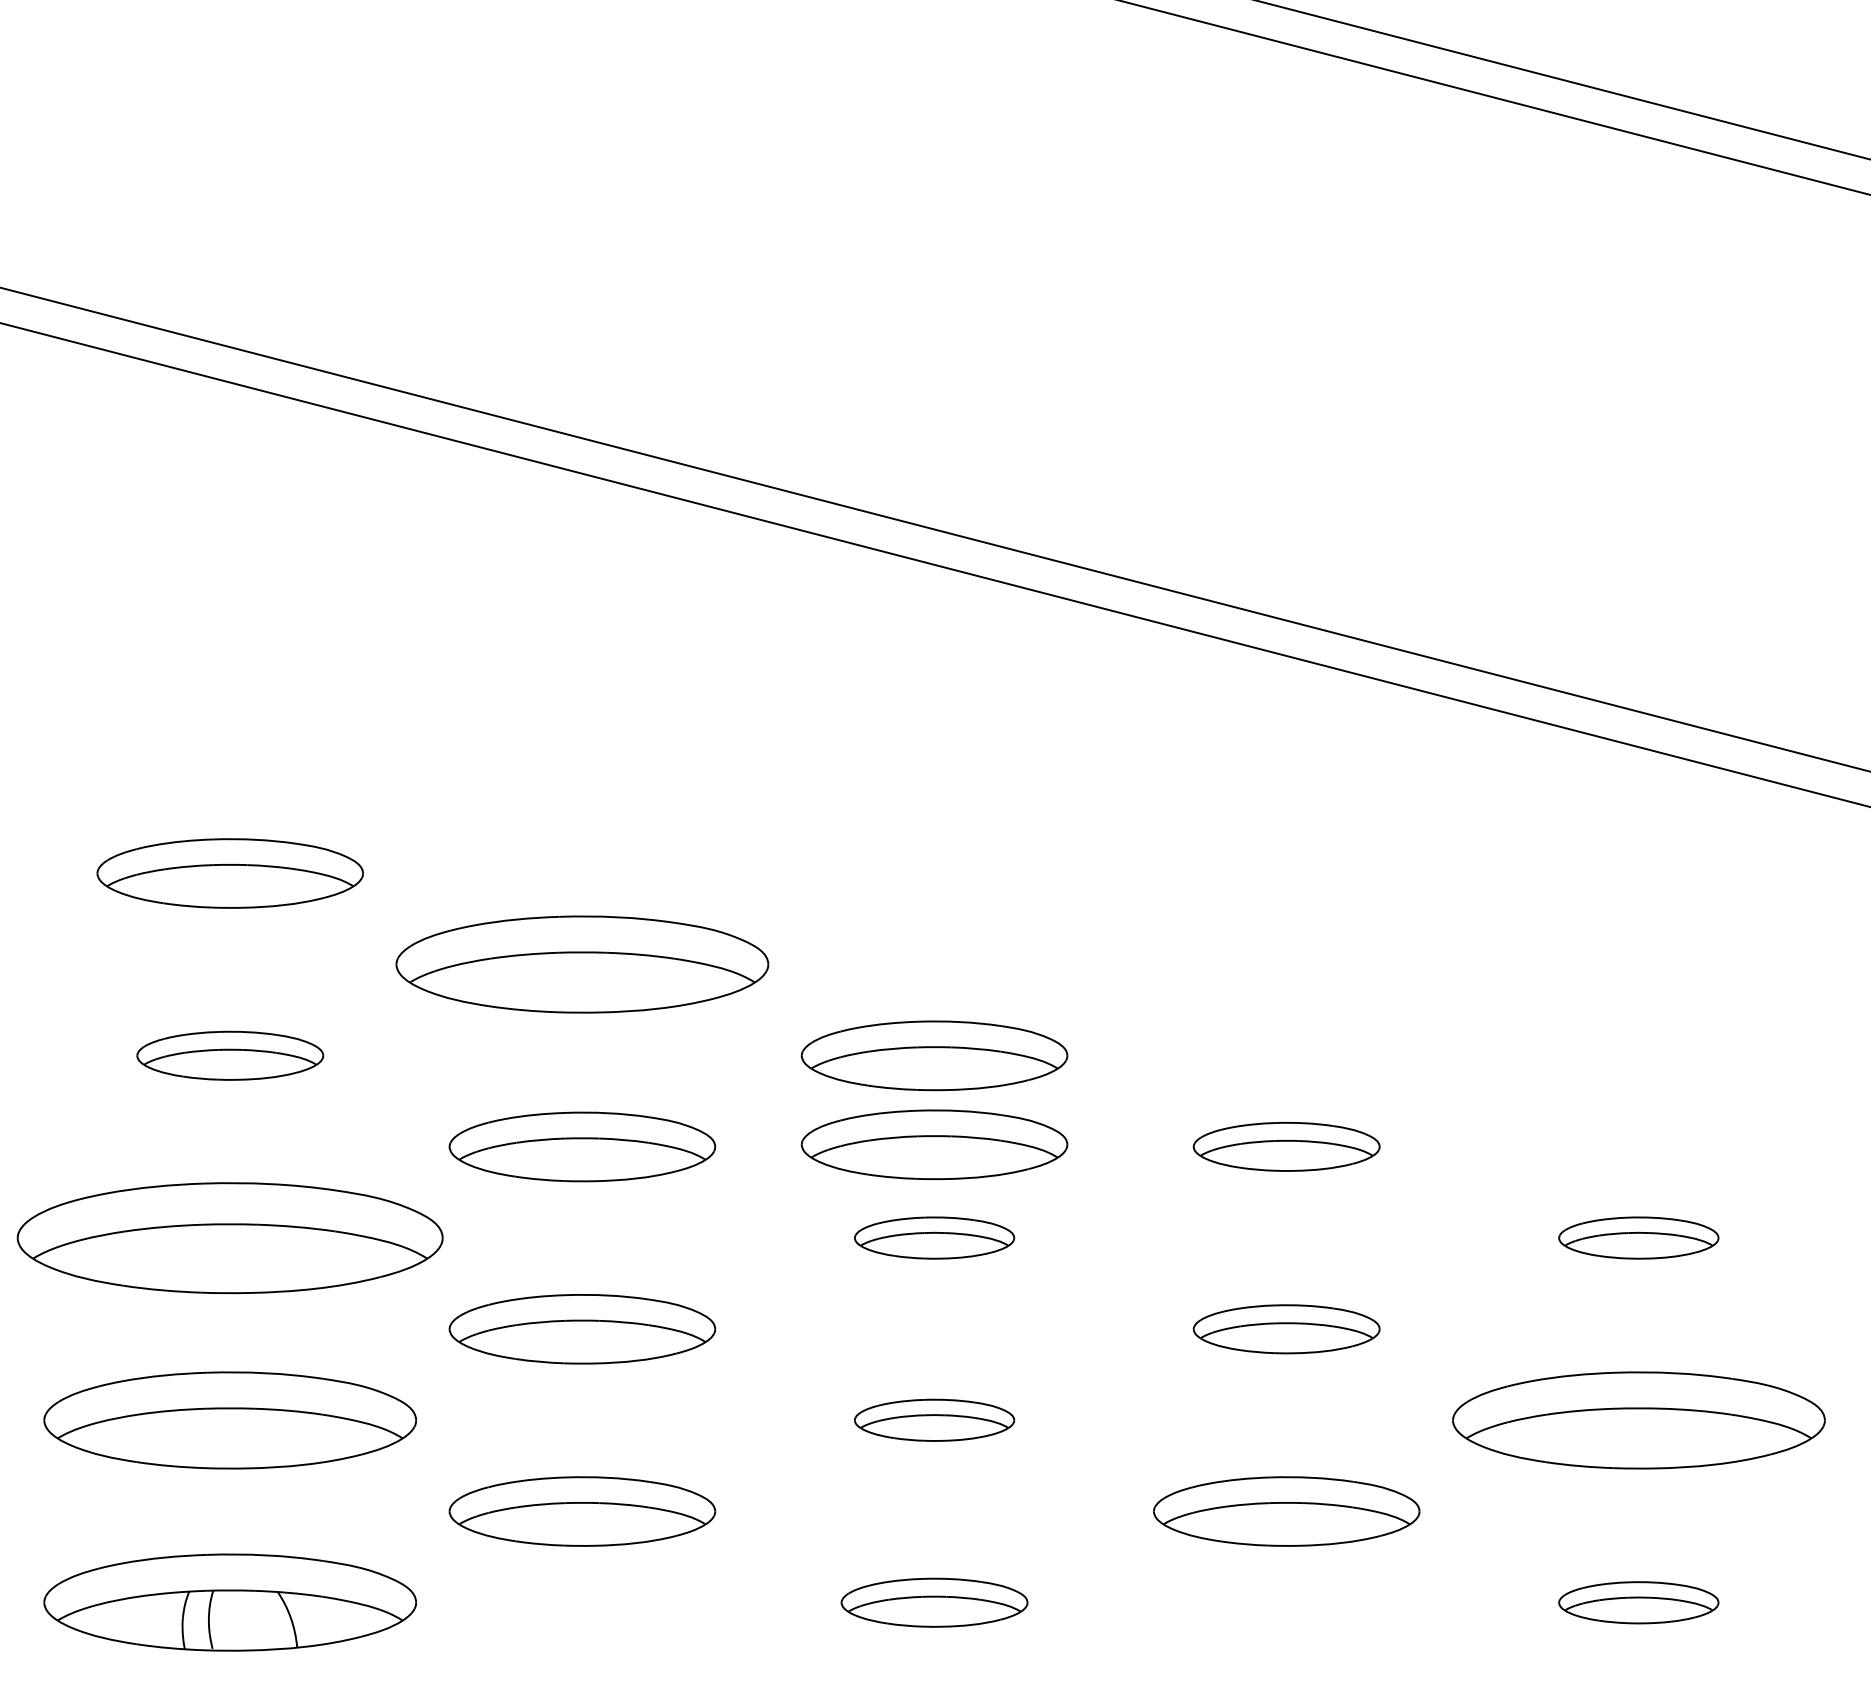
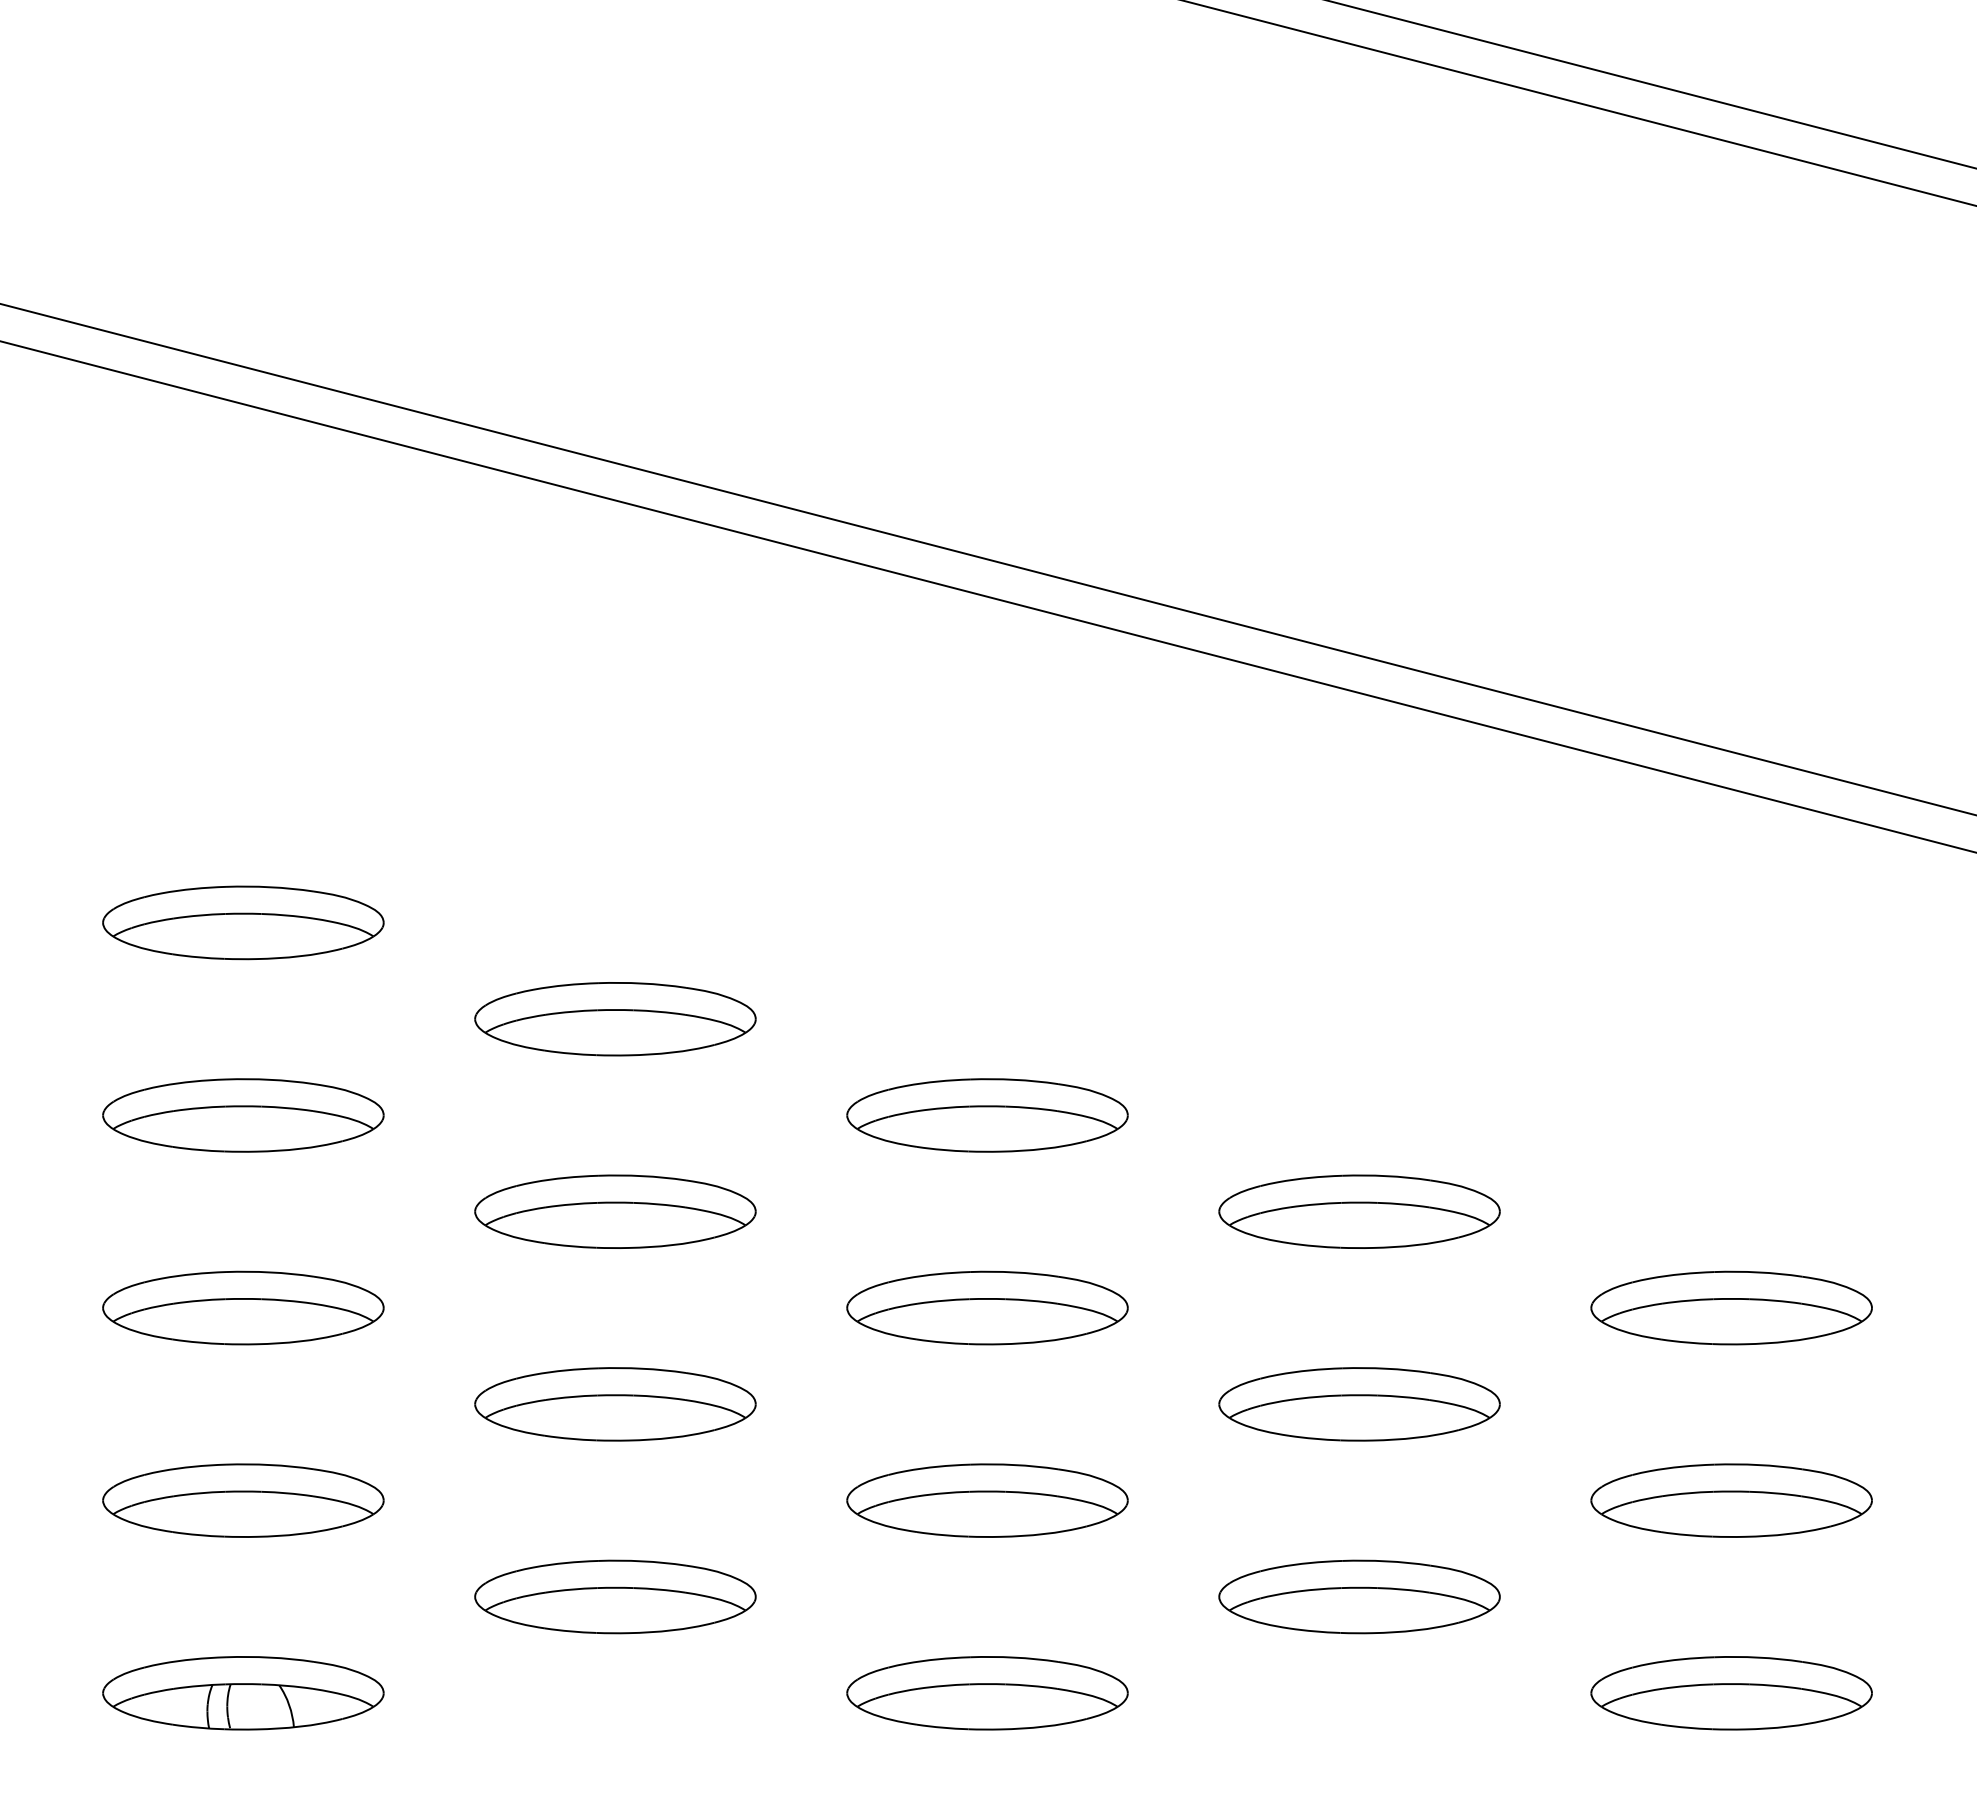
part: (582, 964) -> (615, 1019), size x0.71
part: (230, 1055) -> (243, 1115), size x1.43
part: (934, 1144) -> (987, 1209), removed
part: (1286, 1146) -> (1359, 1211), size x1.43
part: (230, 1237) -> (243, 1307), size x0.62
part: (934, 1237) -> (987, 1307), size x1.67
part: (1638, 1237) -> (1731, 1307), size x1.67
part: (1286, 1329) -> (1359, 1404), size x1.43
part: (230, 1420) -> (243, 1500), size x0.71
part: (934, 1420) -> (987, 1500), size x1.67
part: (1638, 1420) -> (1731, 1500), size x0.71
part: (230, 1602) -> (243, 1693), size x0.71
part: (934, 1602) -> (987, 1693), size x1.43
part: (1638, 1602) -> (1731, 1693), size x1.67

